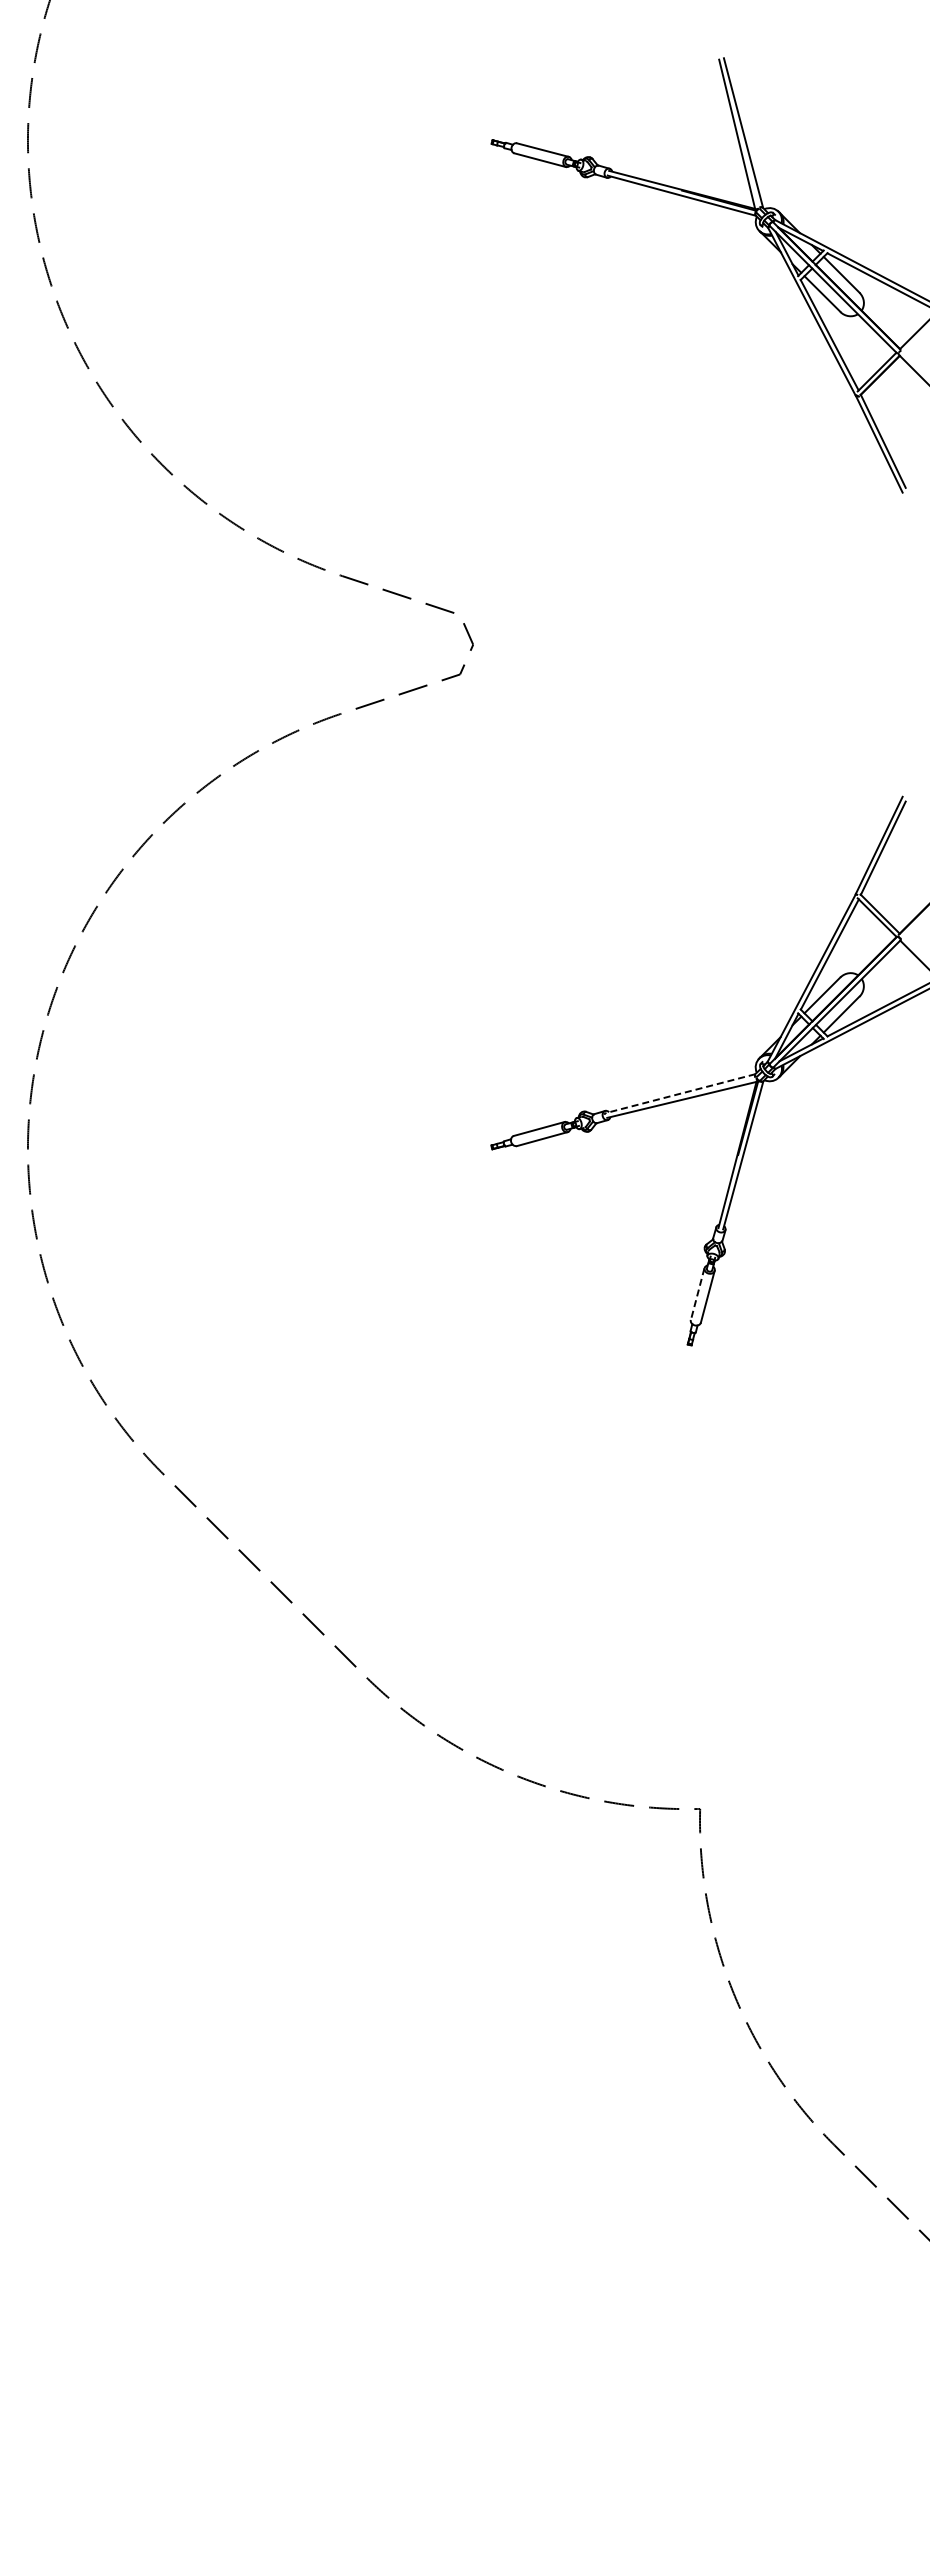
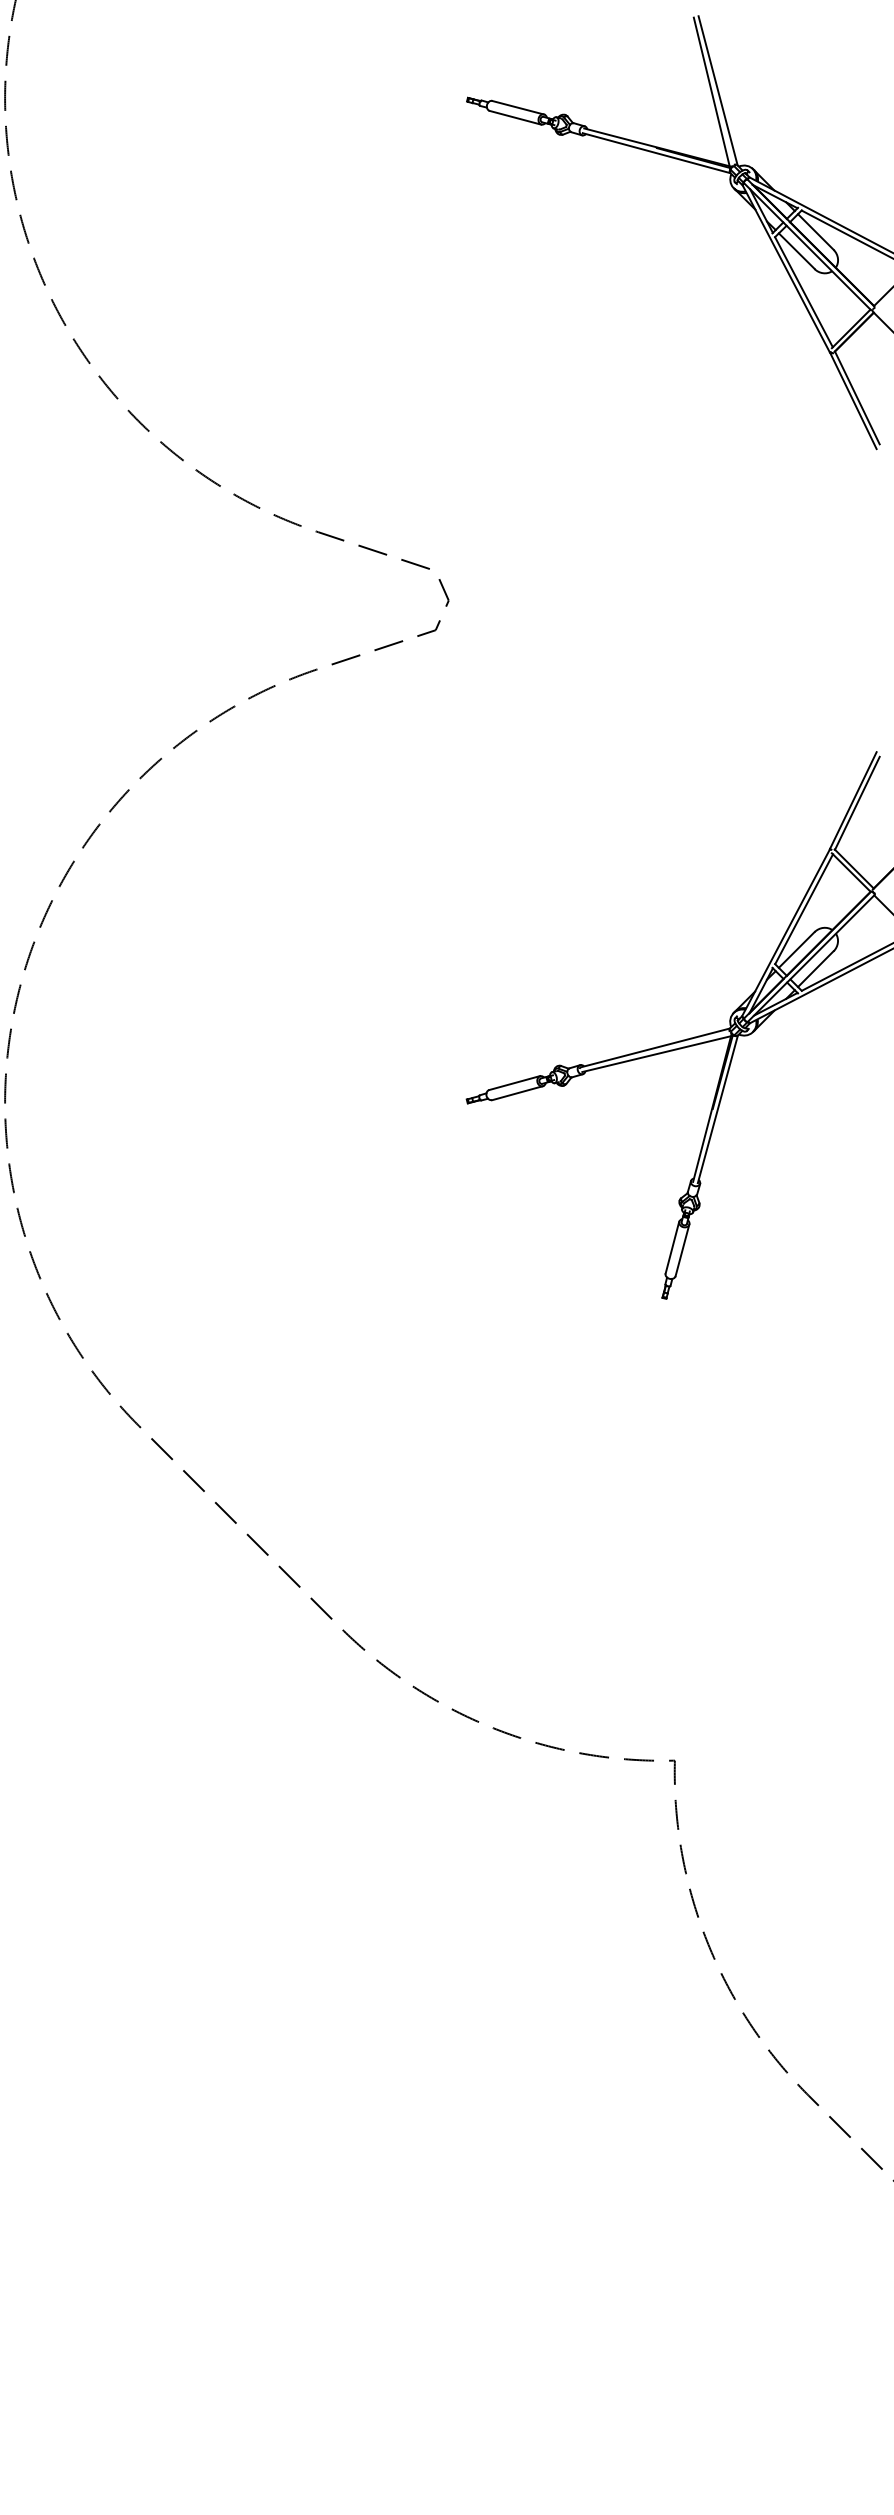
line: (680, 1093) -> (655, 1047), dashed -> solid
line: (697, 1294) -> (672, 1248), dashed -> solid

